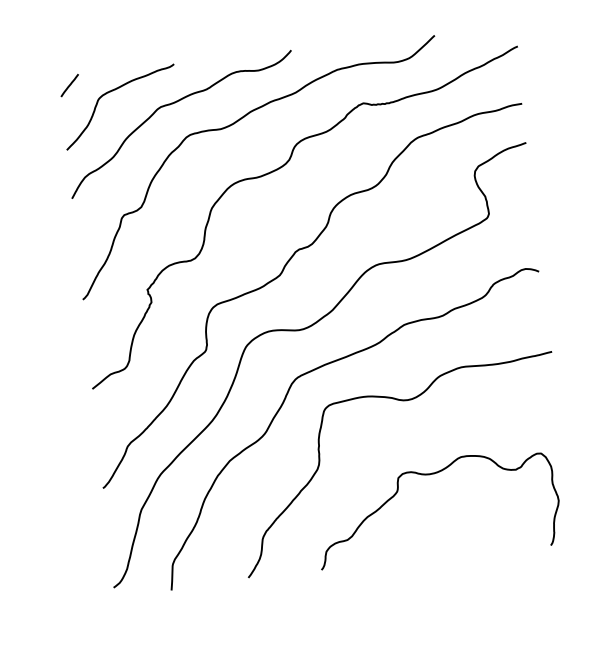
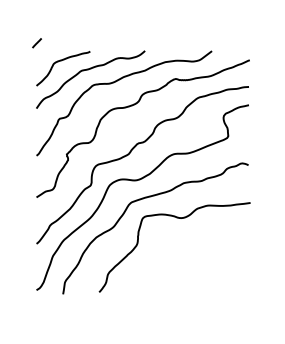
line: (68, 86) -> (36, 43), moved
curve: (435, 475) -> (190, 254), removed

